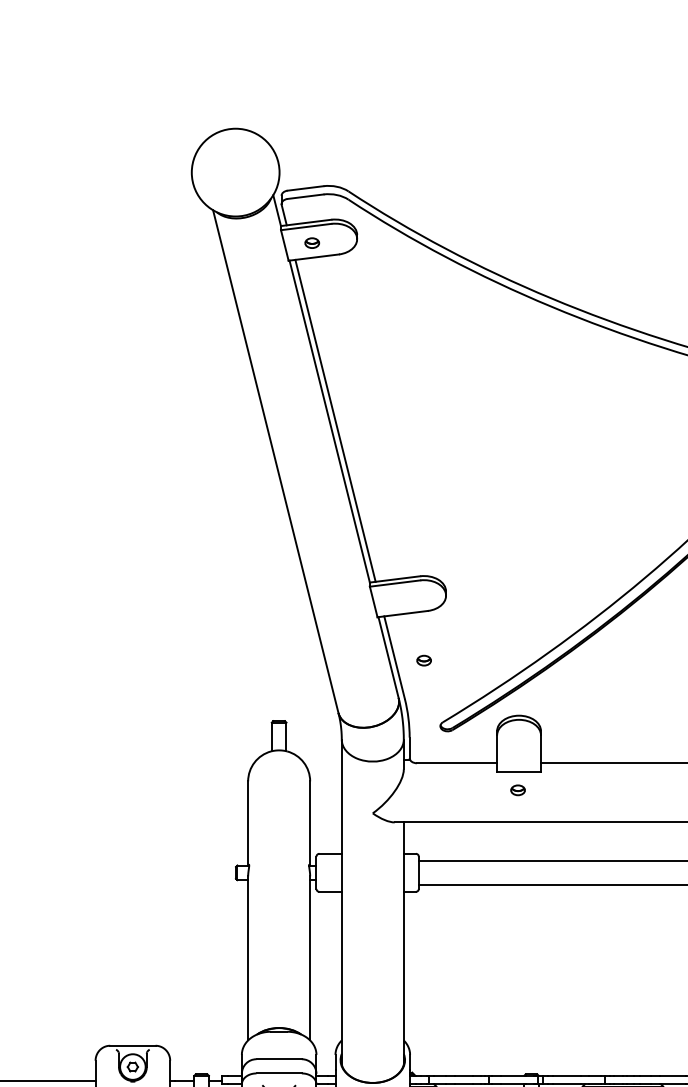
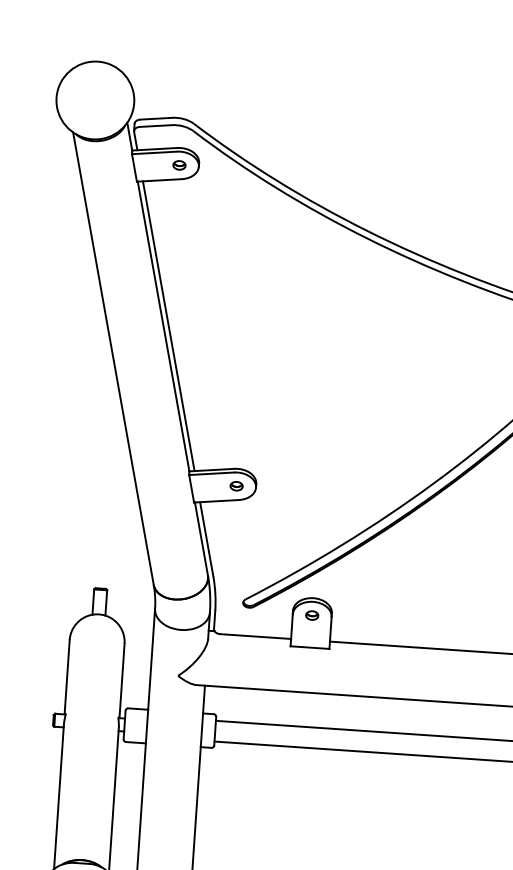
part: (312, 242) -> (179, 164), moved
part: (423, 660) -> (236, 486), moved
part: (517, 790) -> (311, 615), moved

